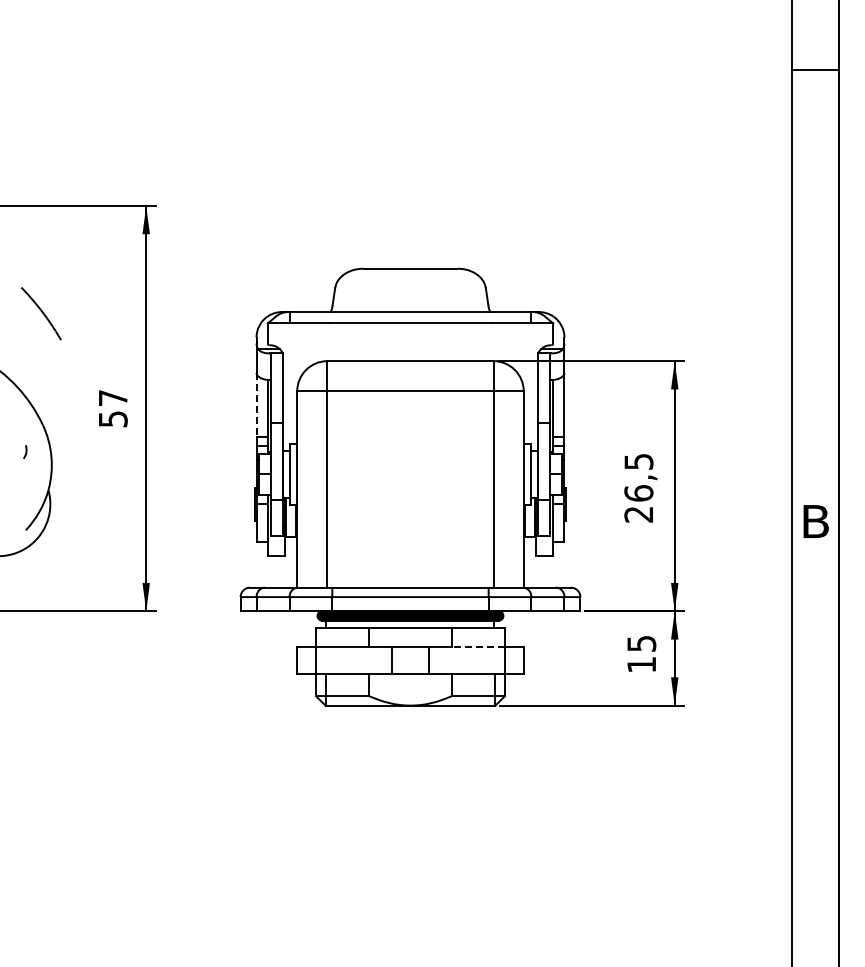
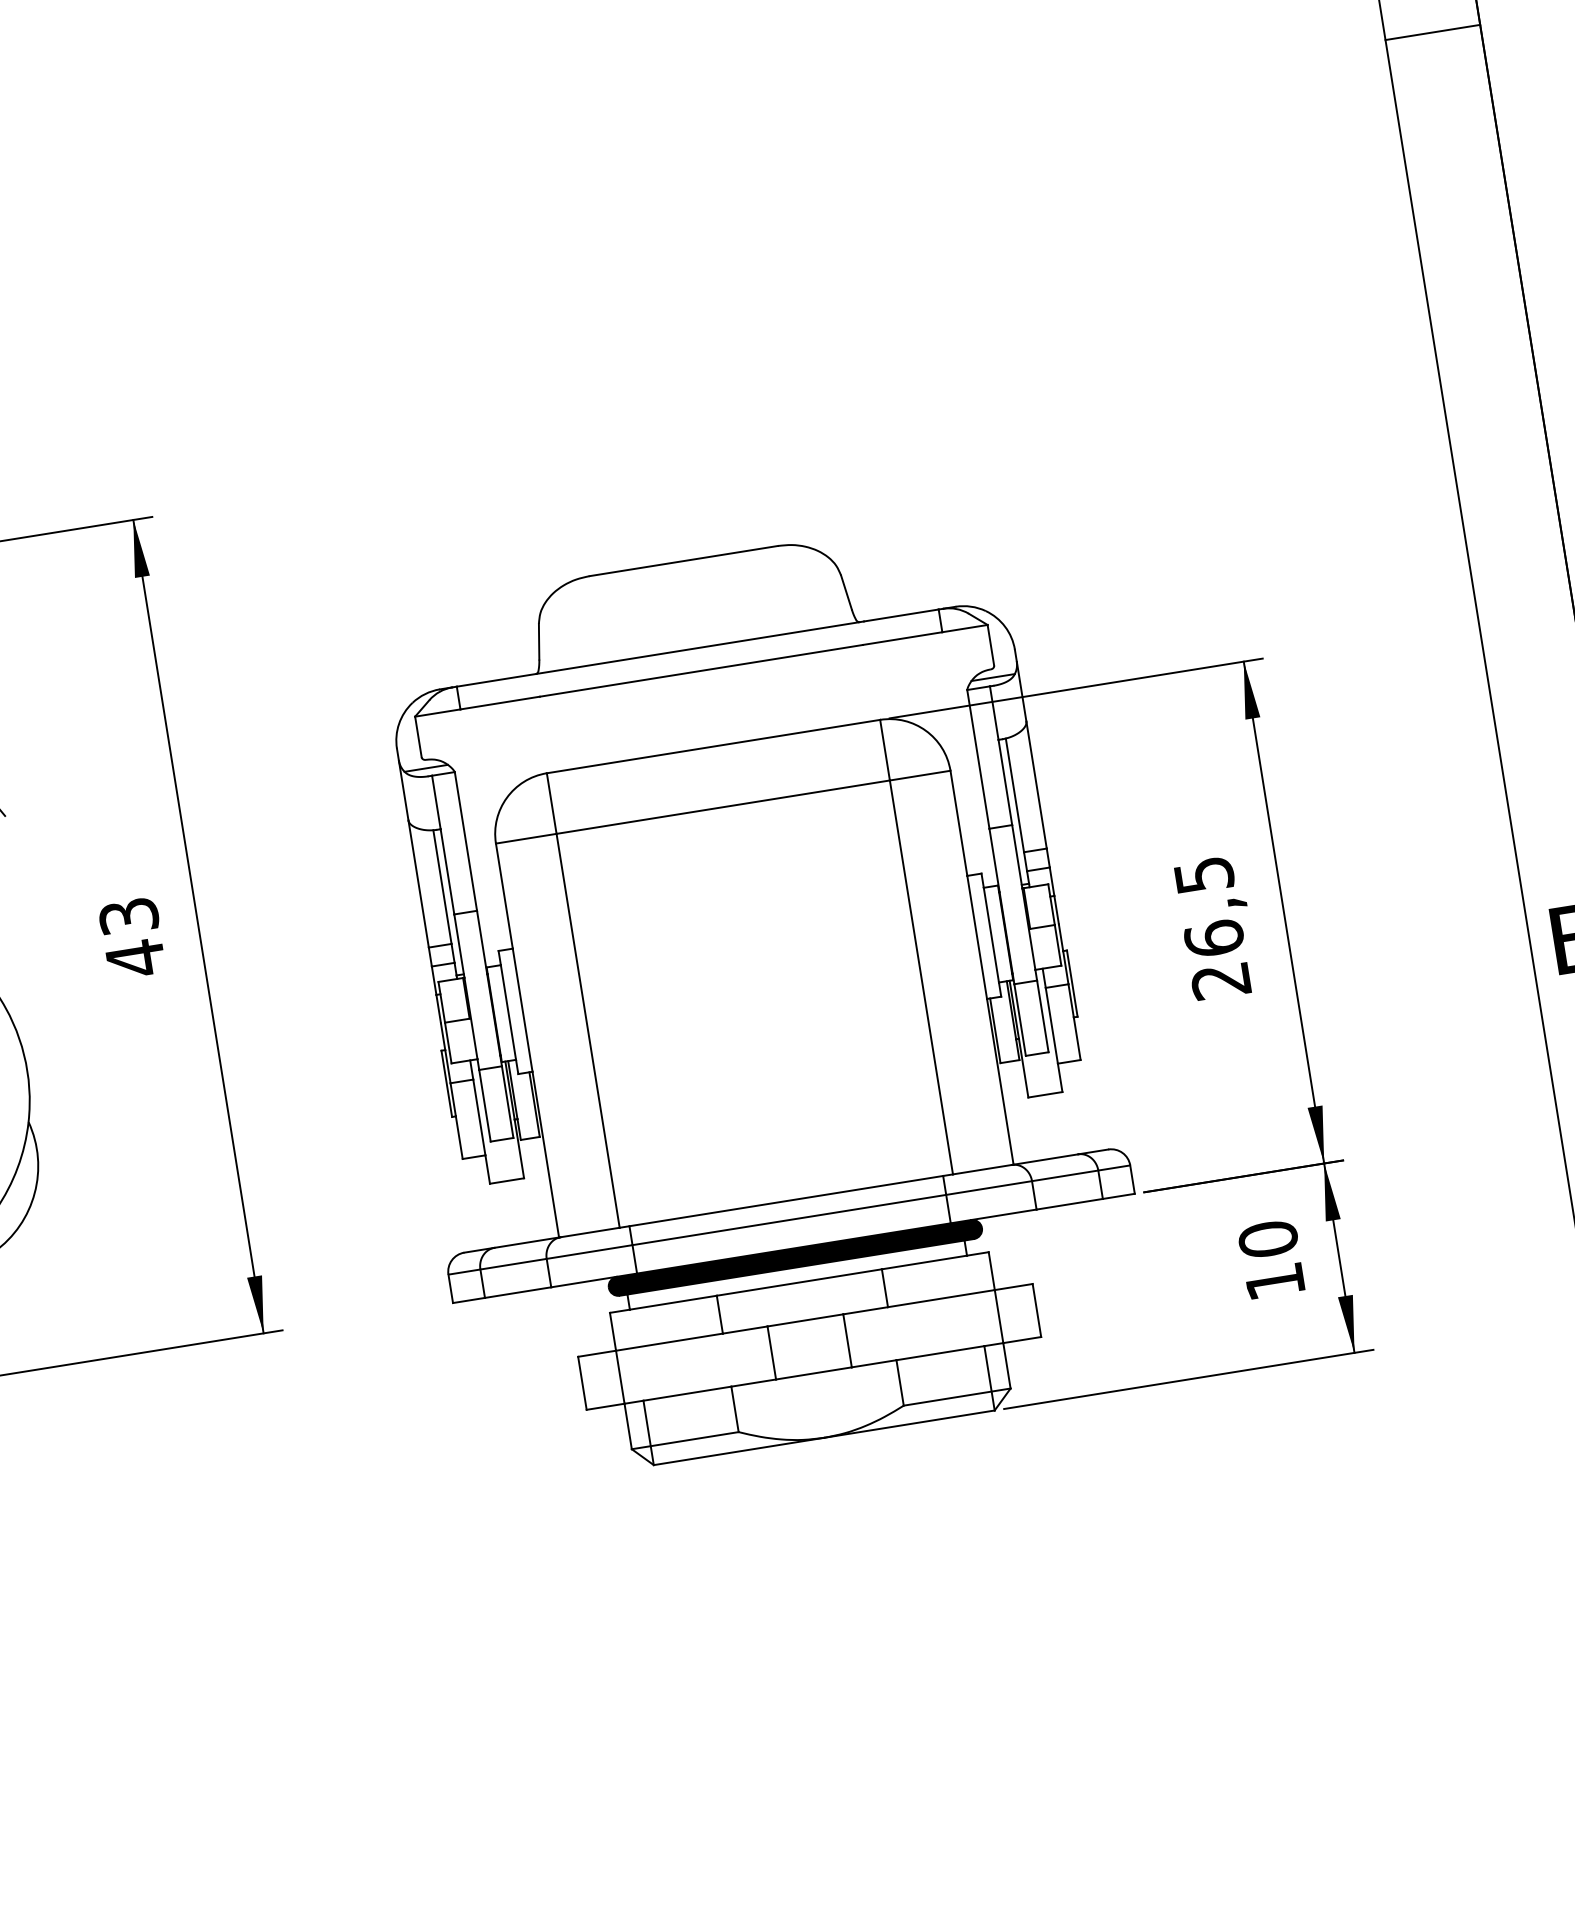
line: (256, 404) -> (418, 883), dashed -> solid
text: (112, 409) -> (131, 939), 57 -> 43
text: (641, 643) -> (1267, 1238), 15 -> 10
line: (478, 647) -> (942, 1299), dashed -> solid

